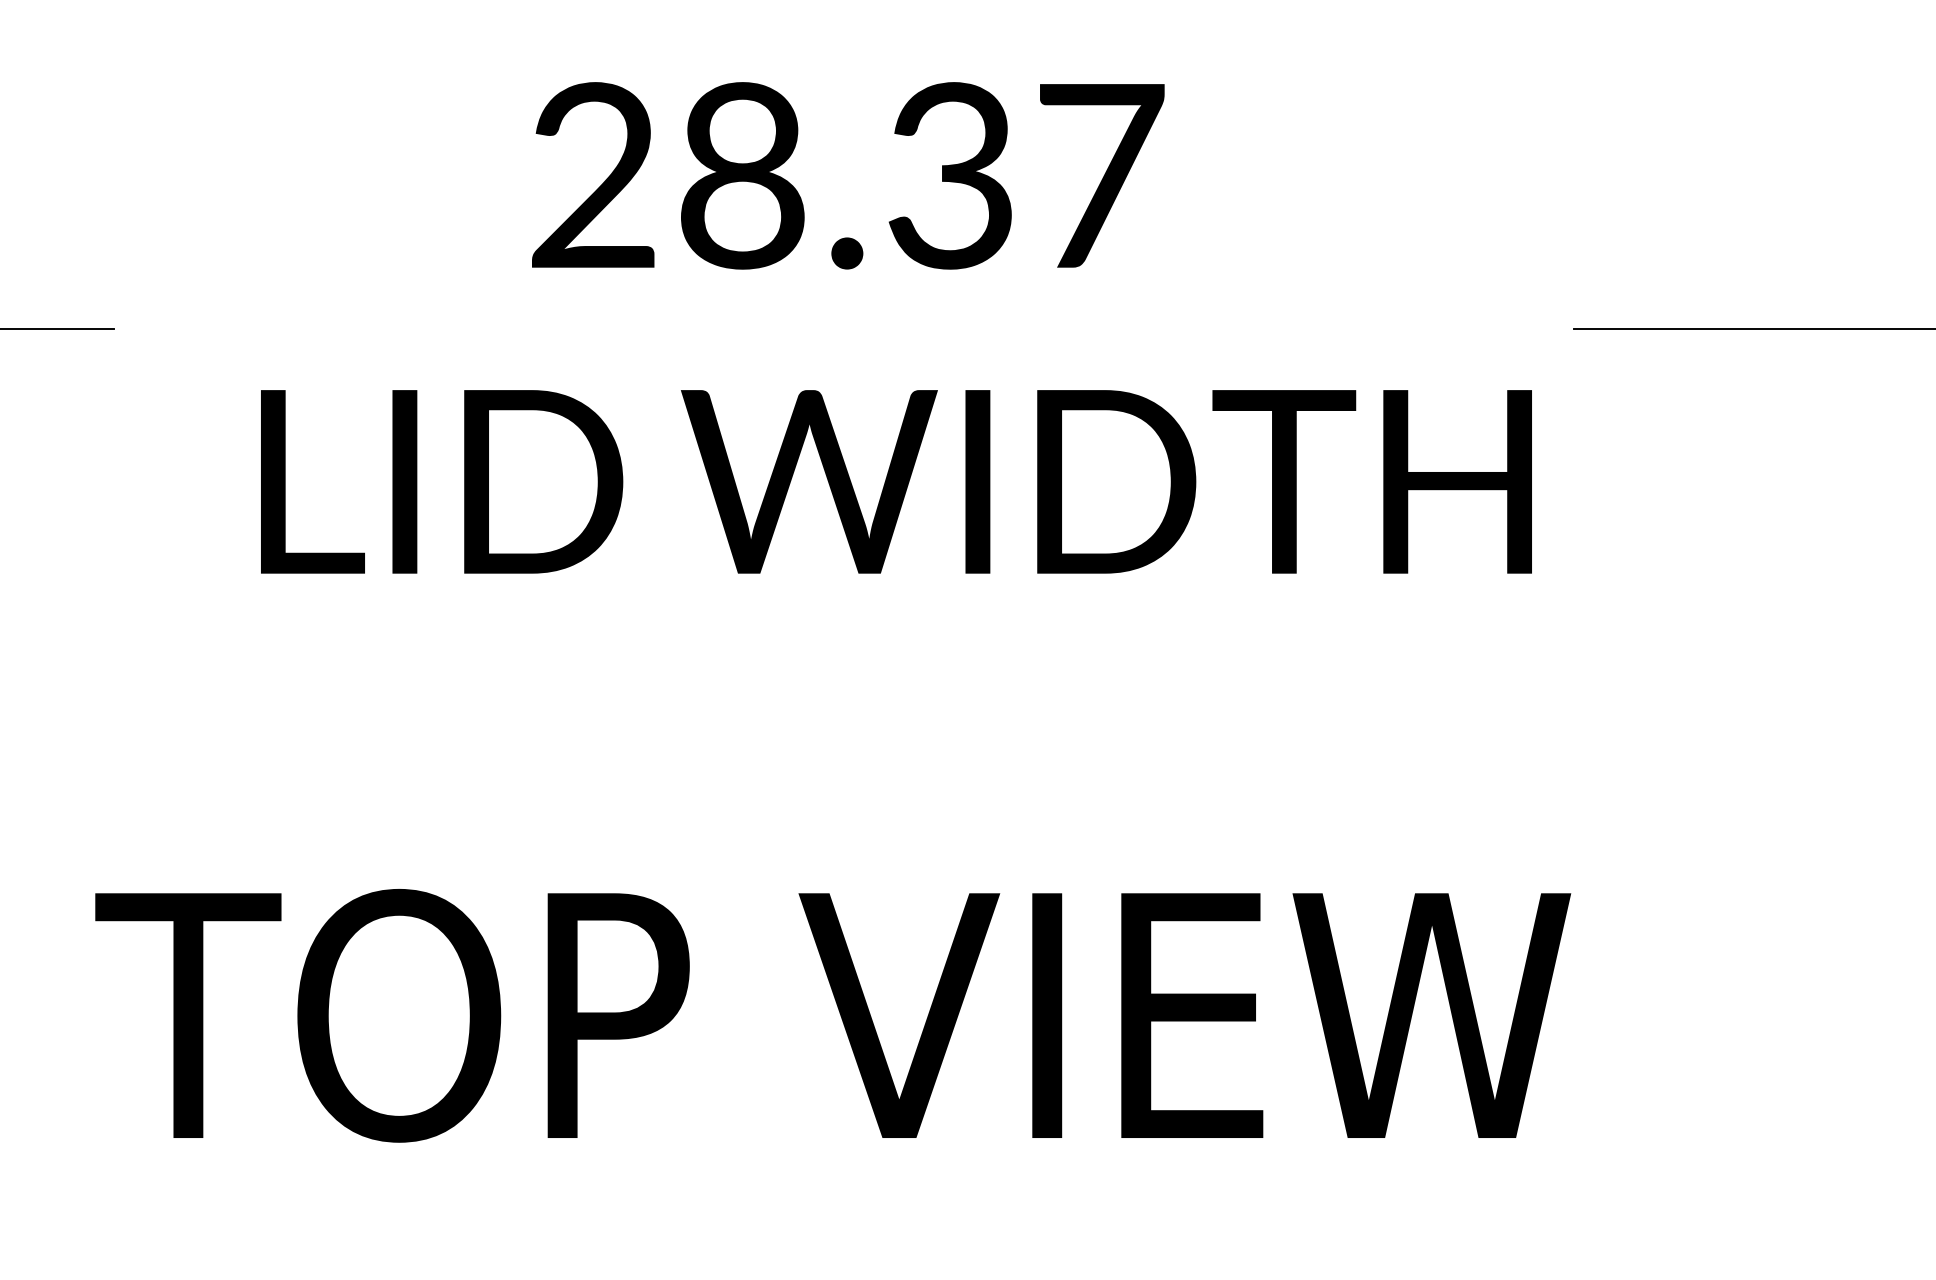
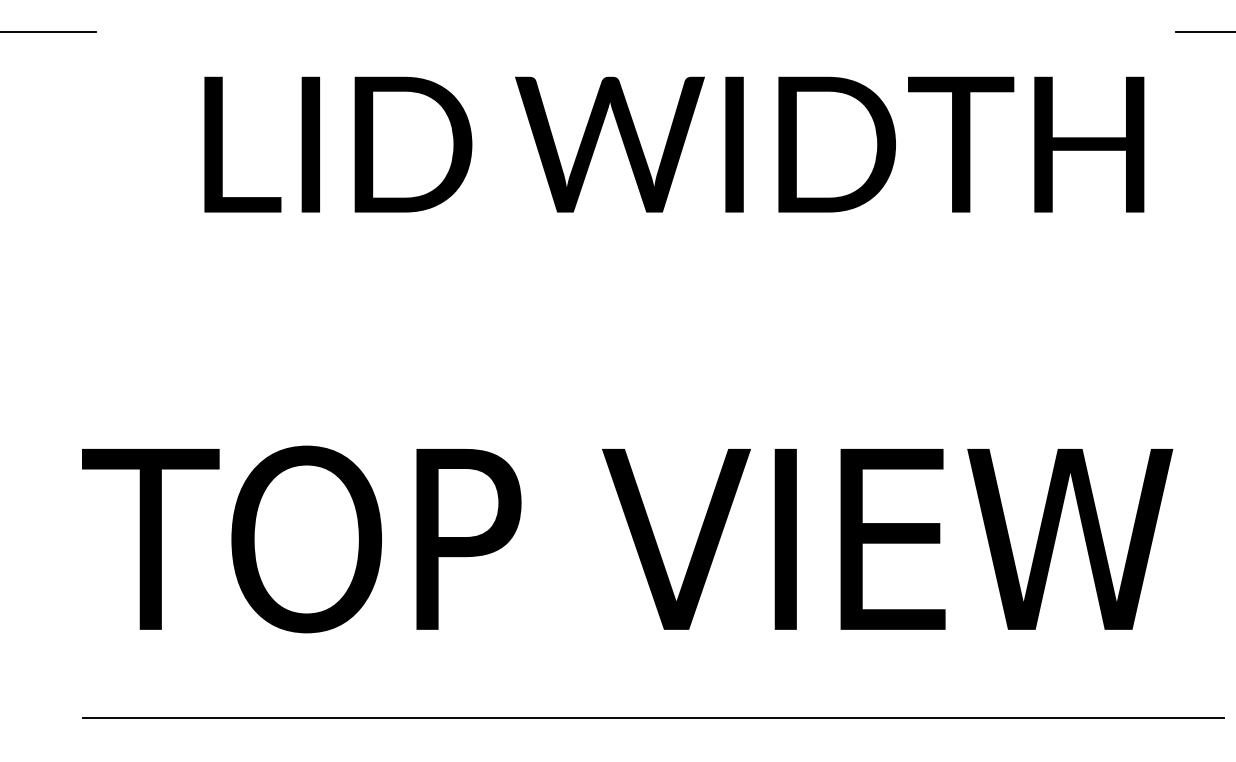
line: (868, 1257) -> (653, 718), added

